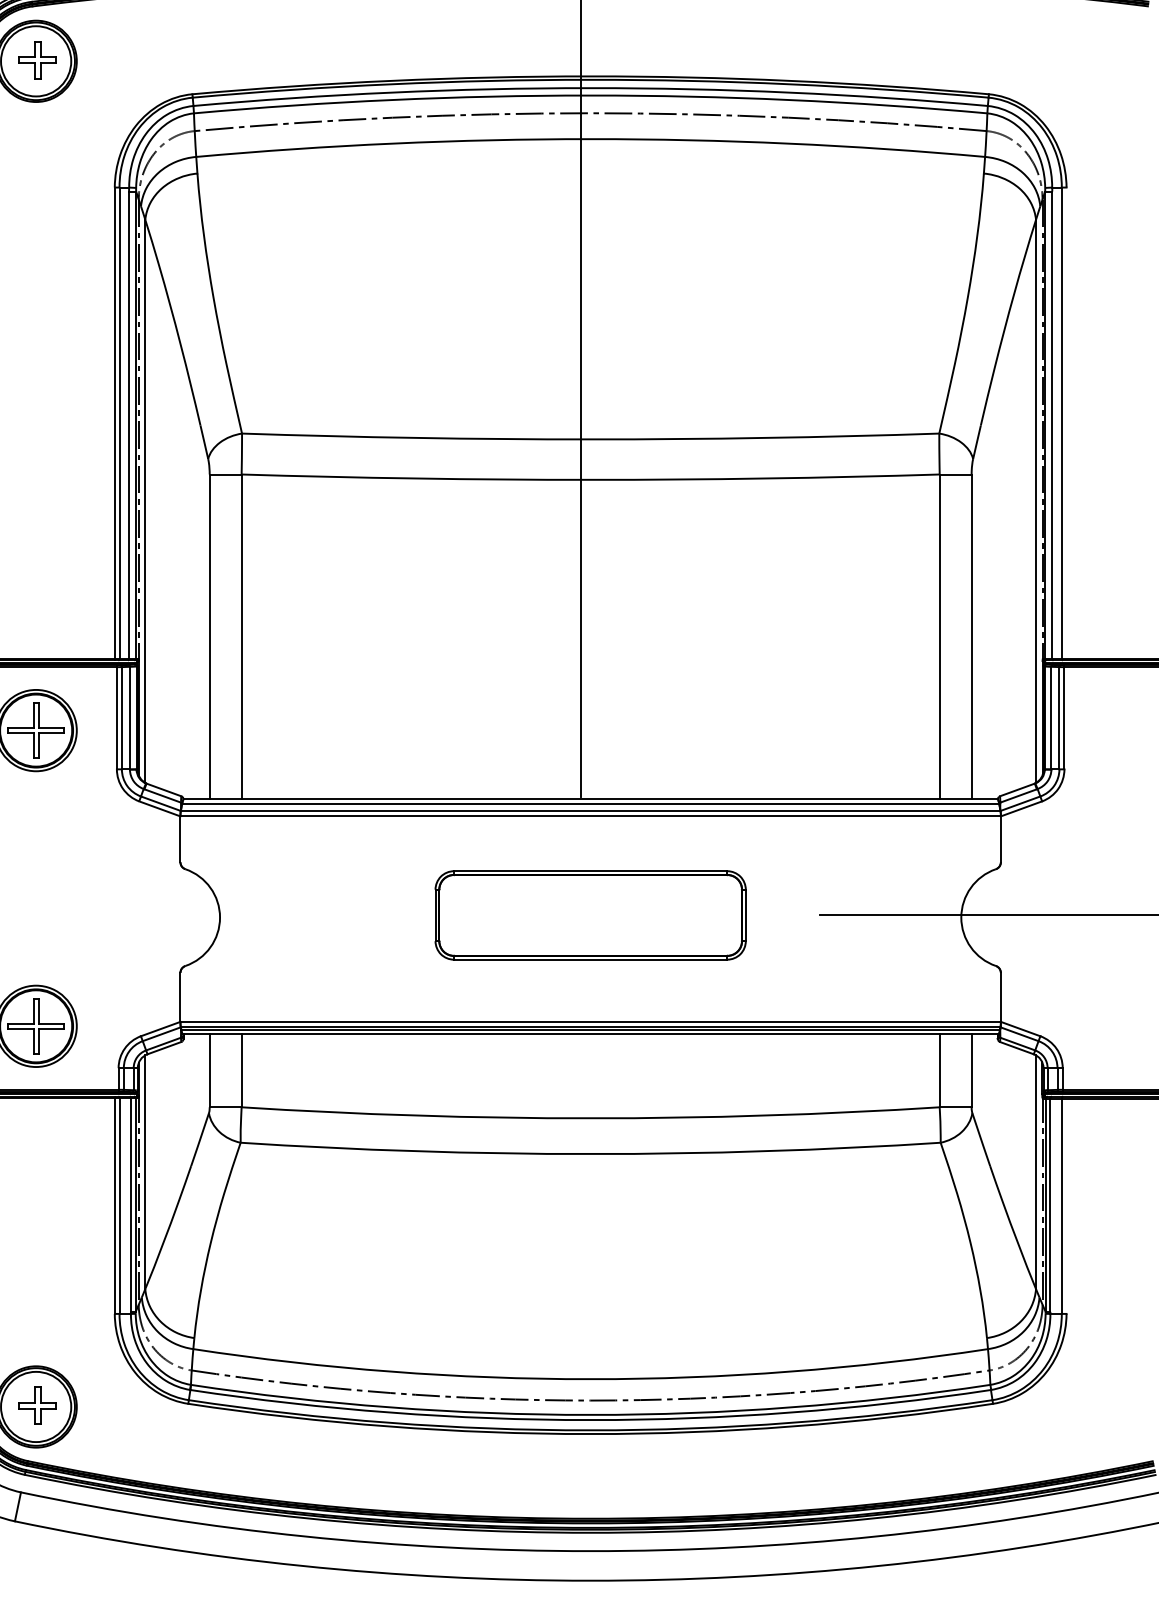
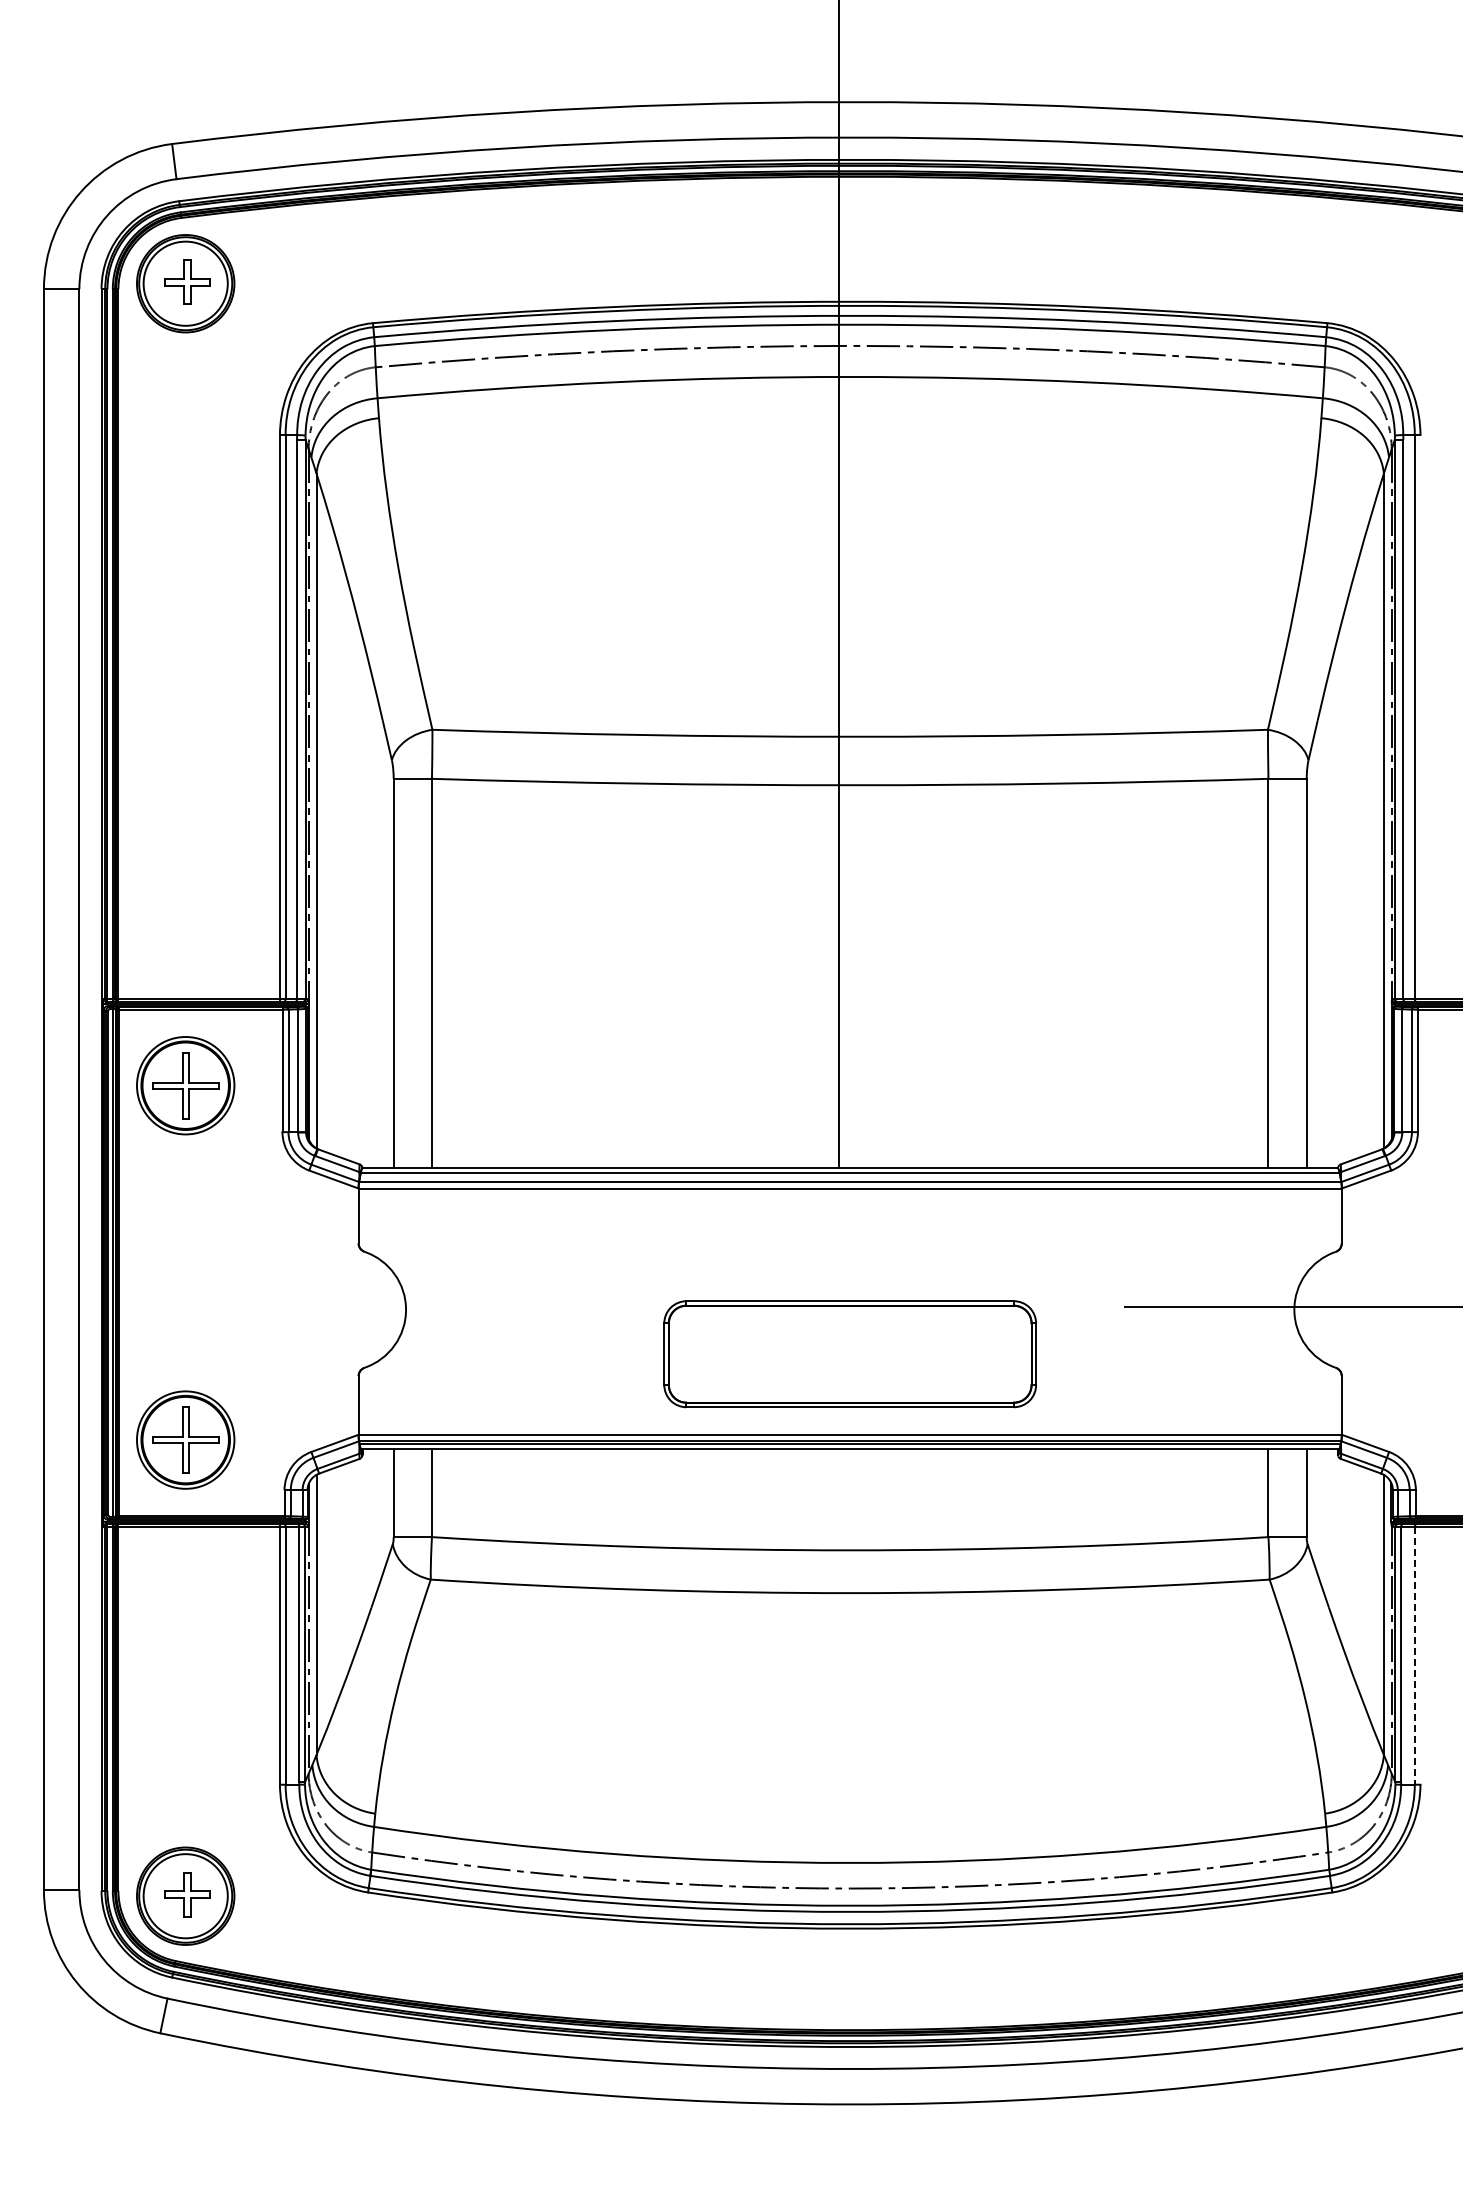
part: (590, 915) -> (849, 1354), moved
line: (1061, 1206) -> (1414, 1655), solid -> dashed

